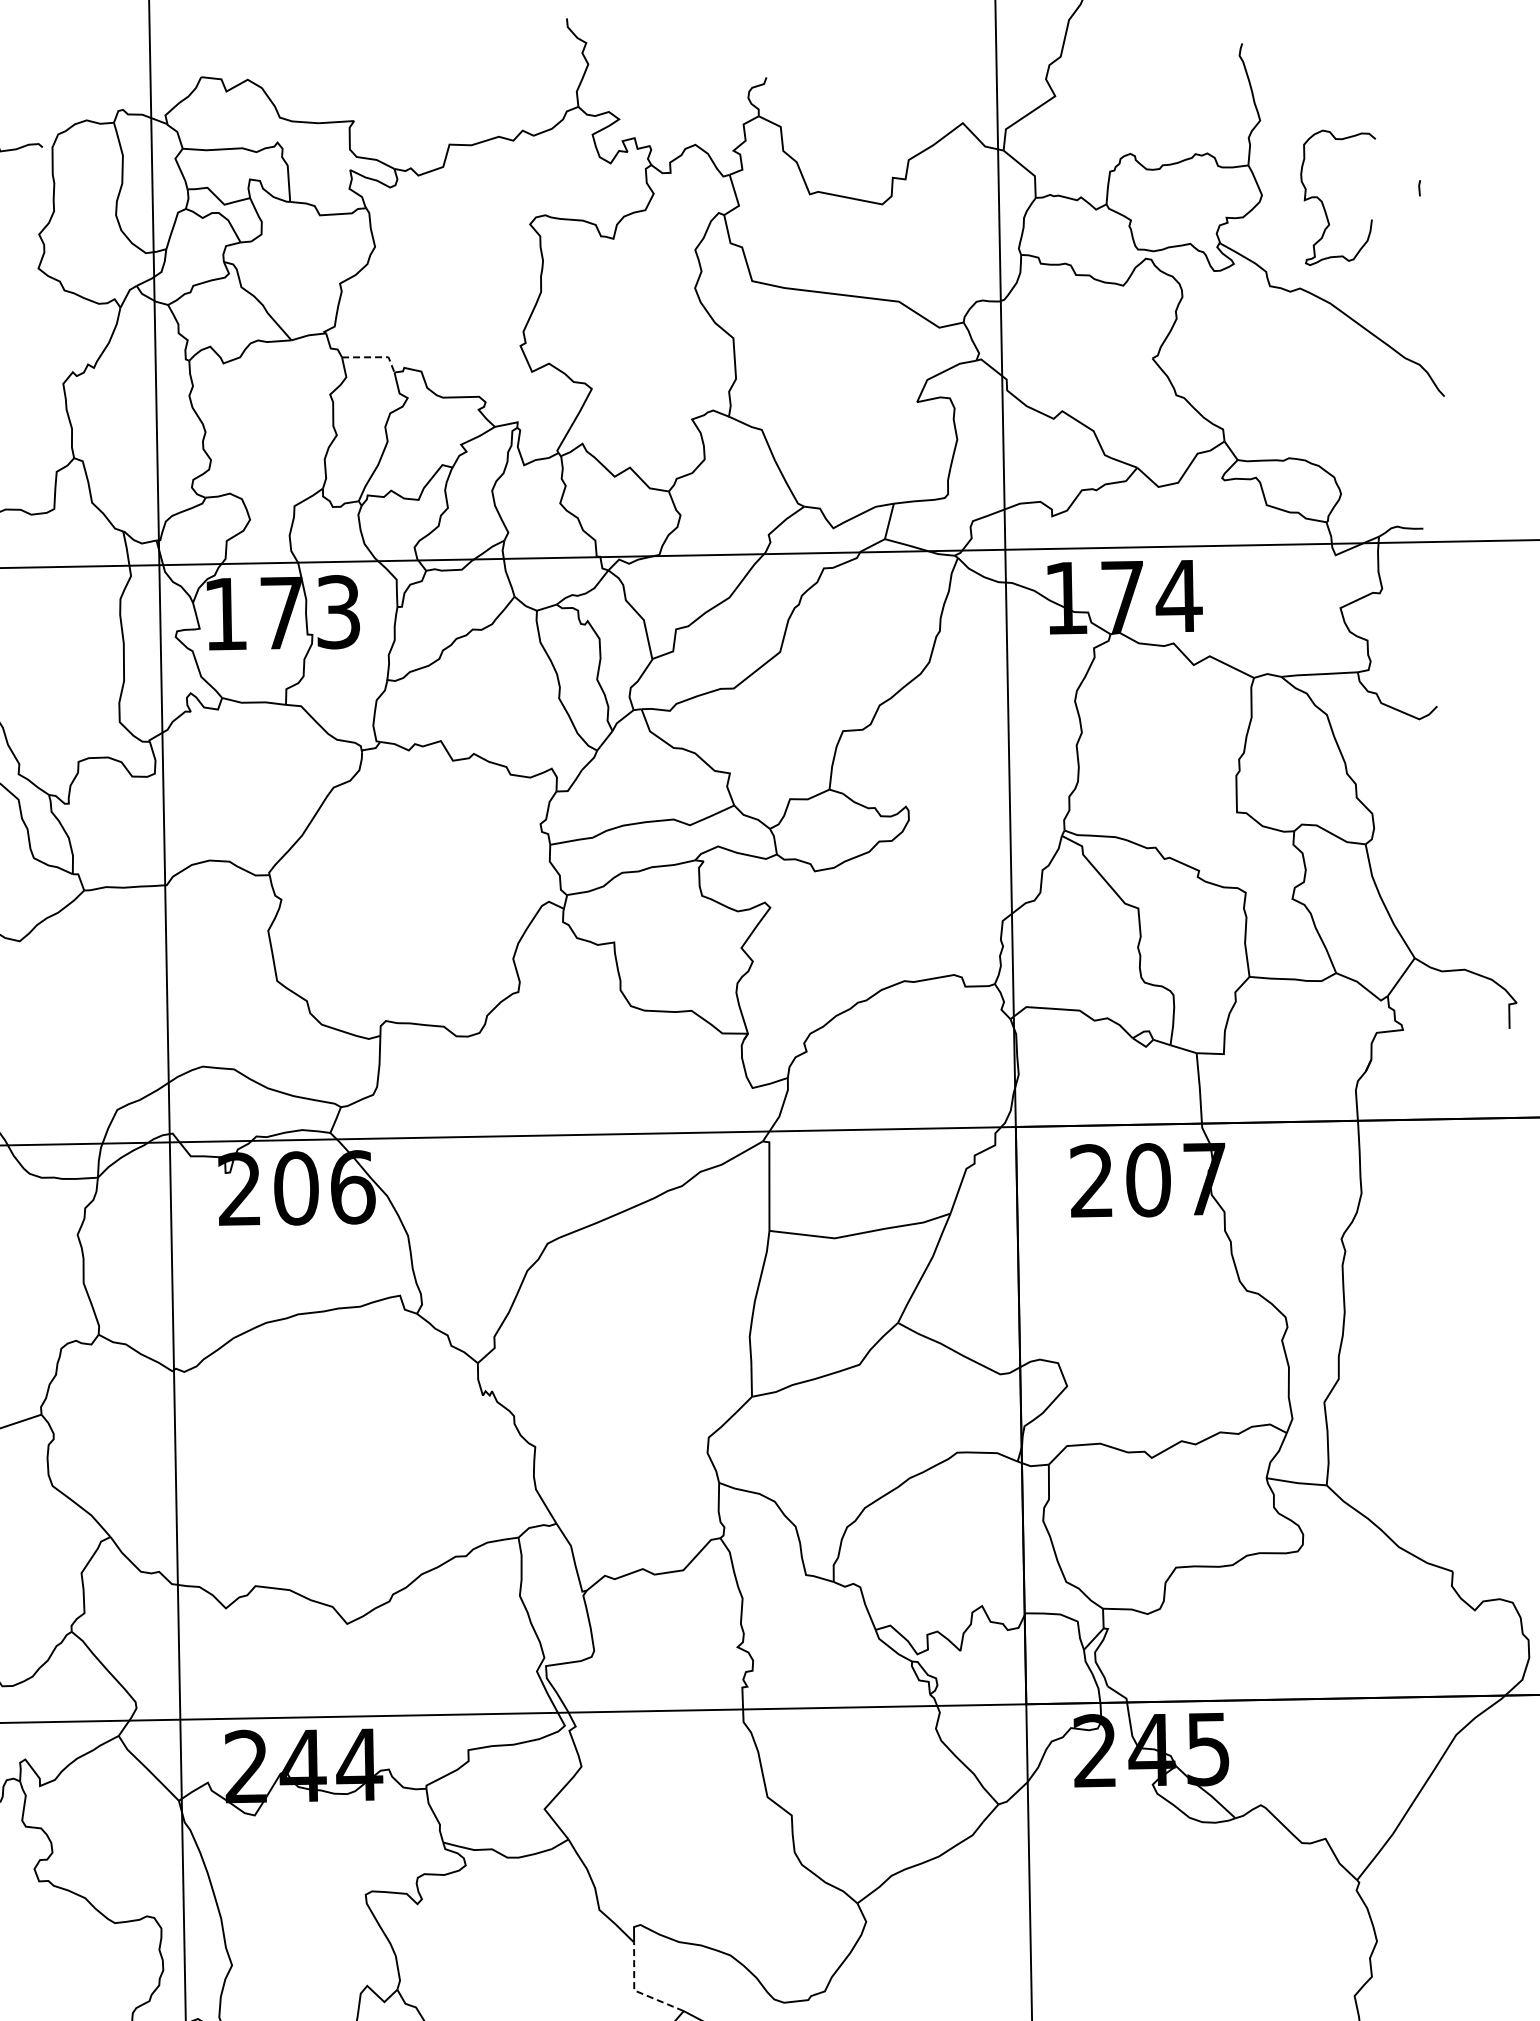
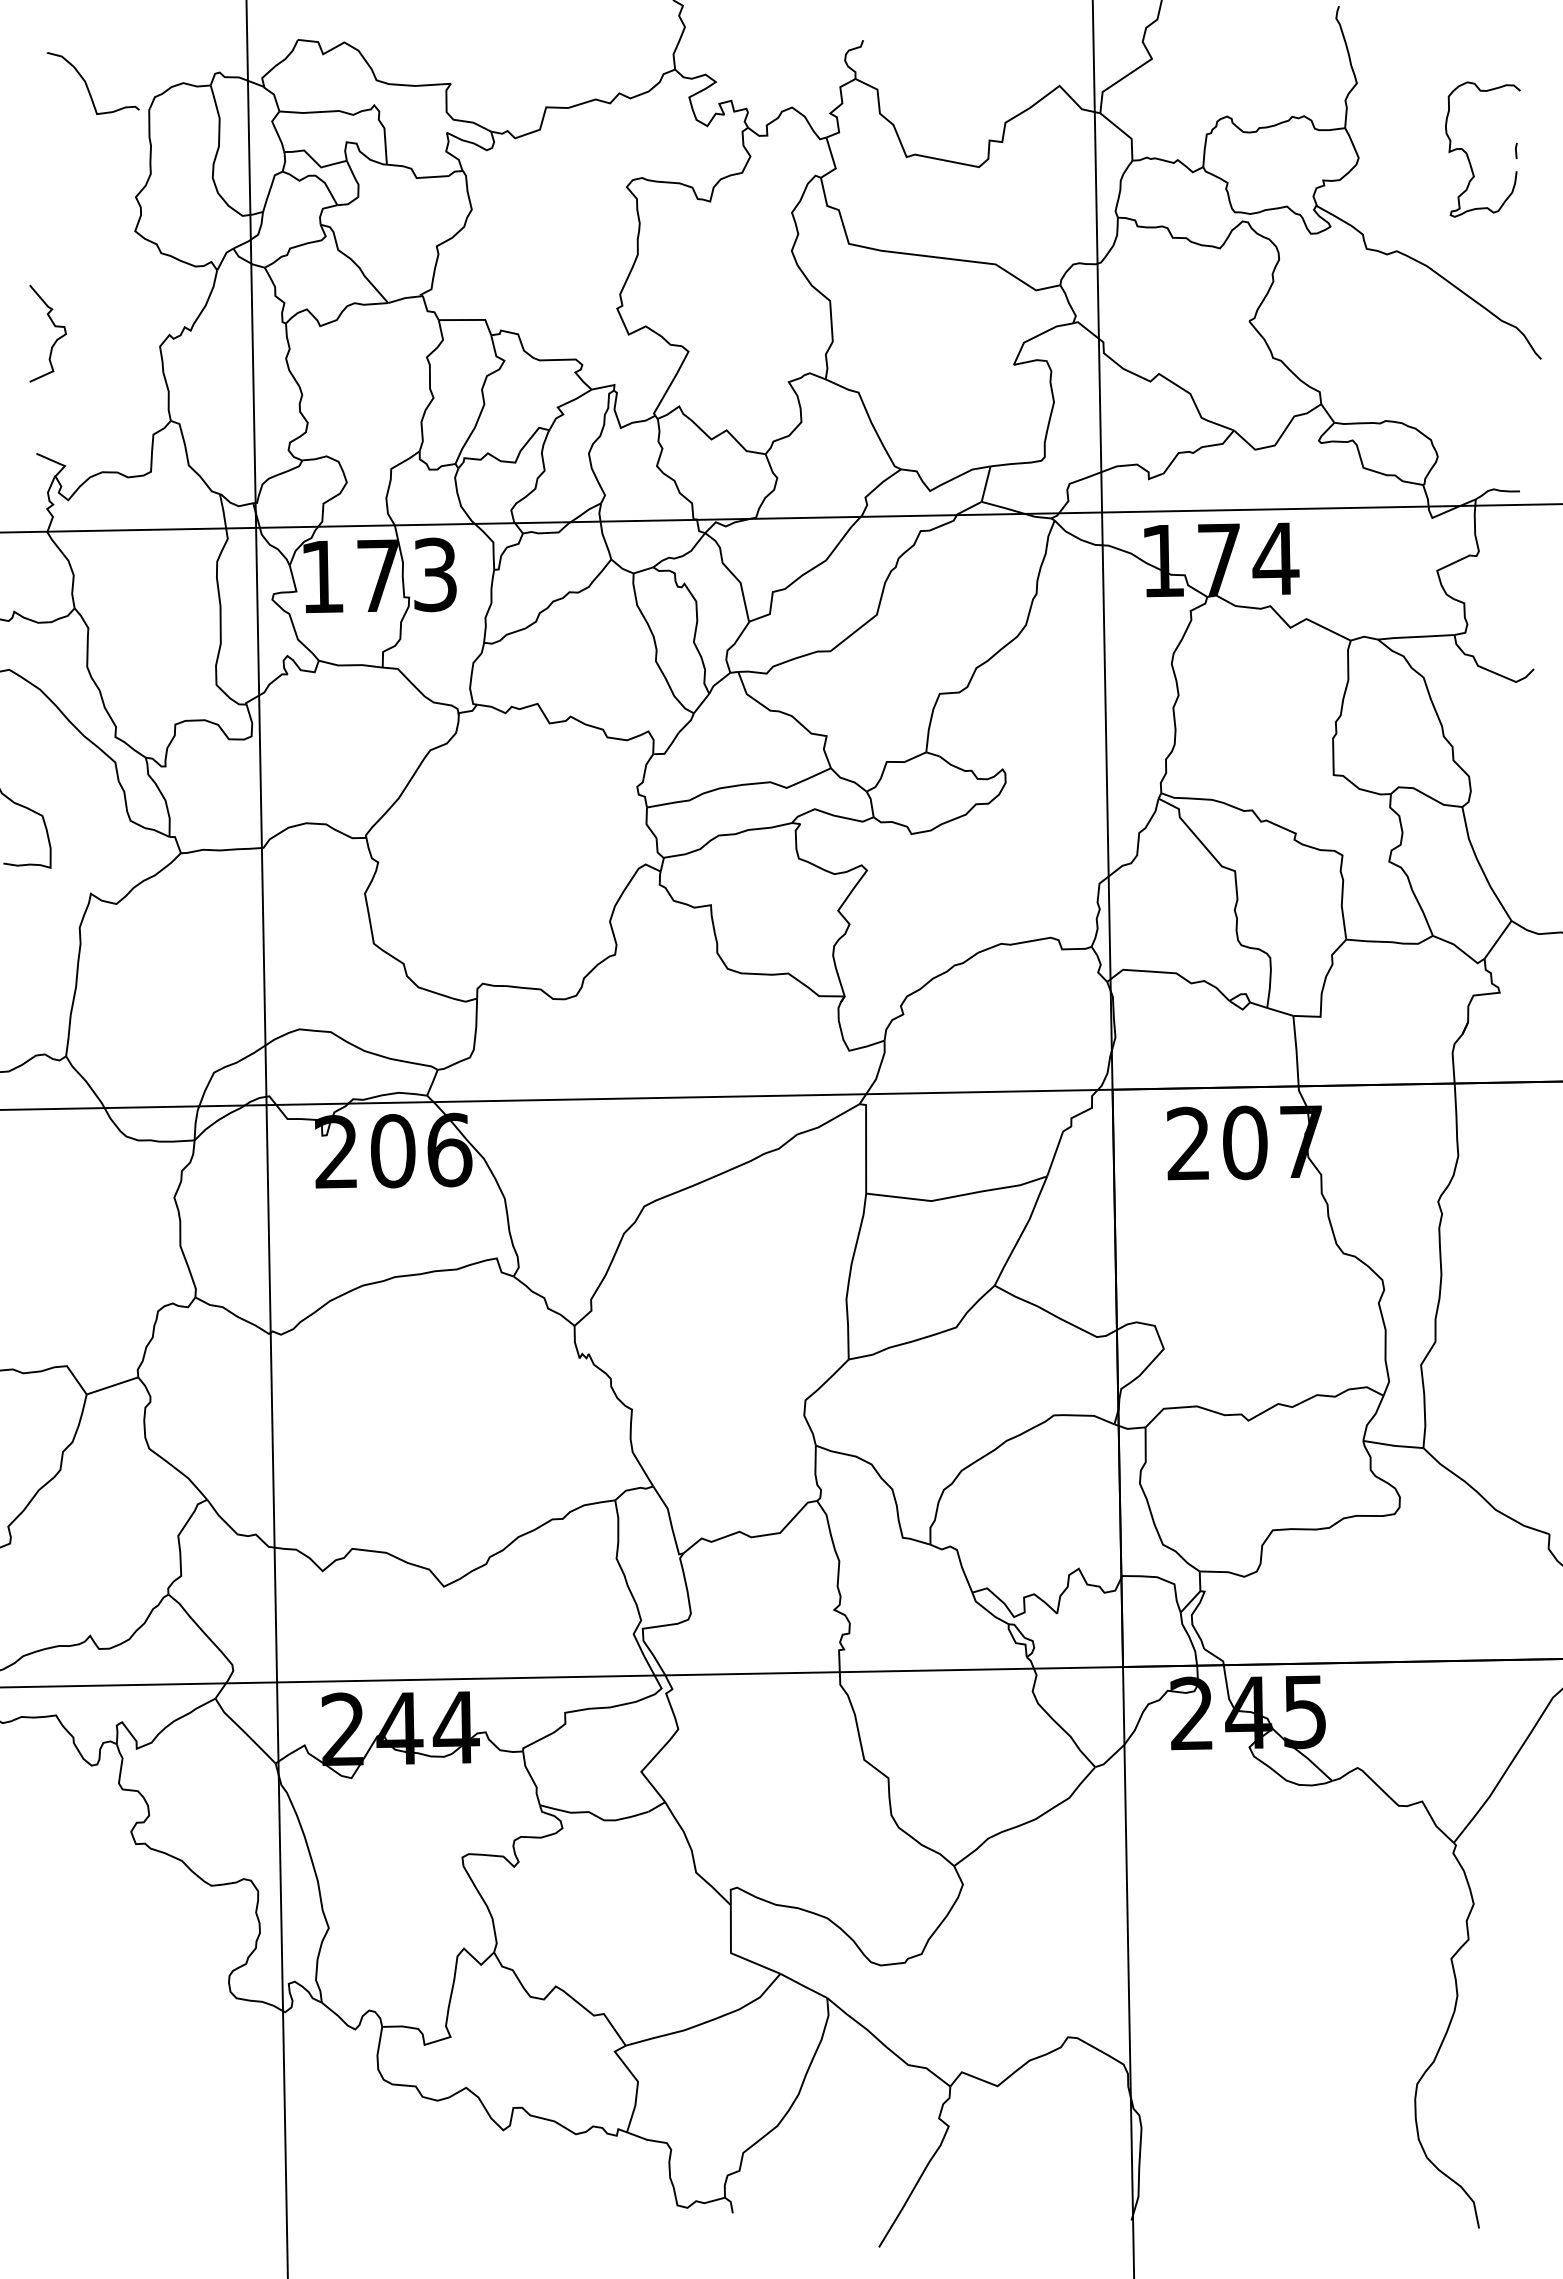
curve: (1323, 203) -> (1468, 155), moved
line: (374, 357) -> (471, 320), dashed -> solid
line: (635, 1990) -> (732, 1953), dashed -> solid

